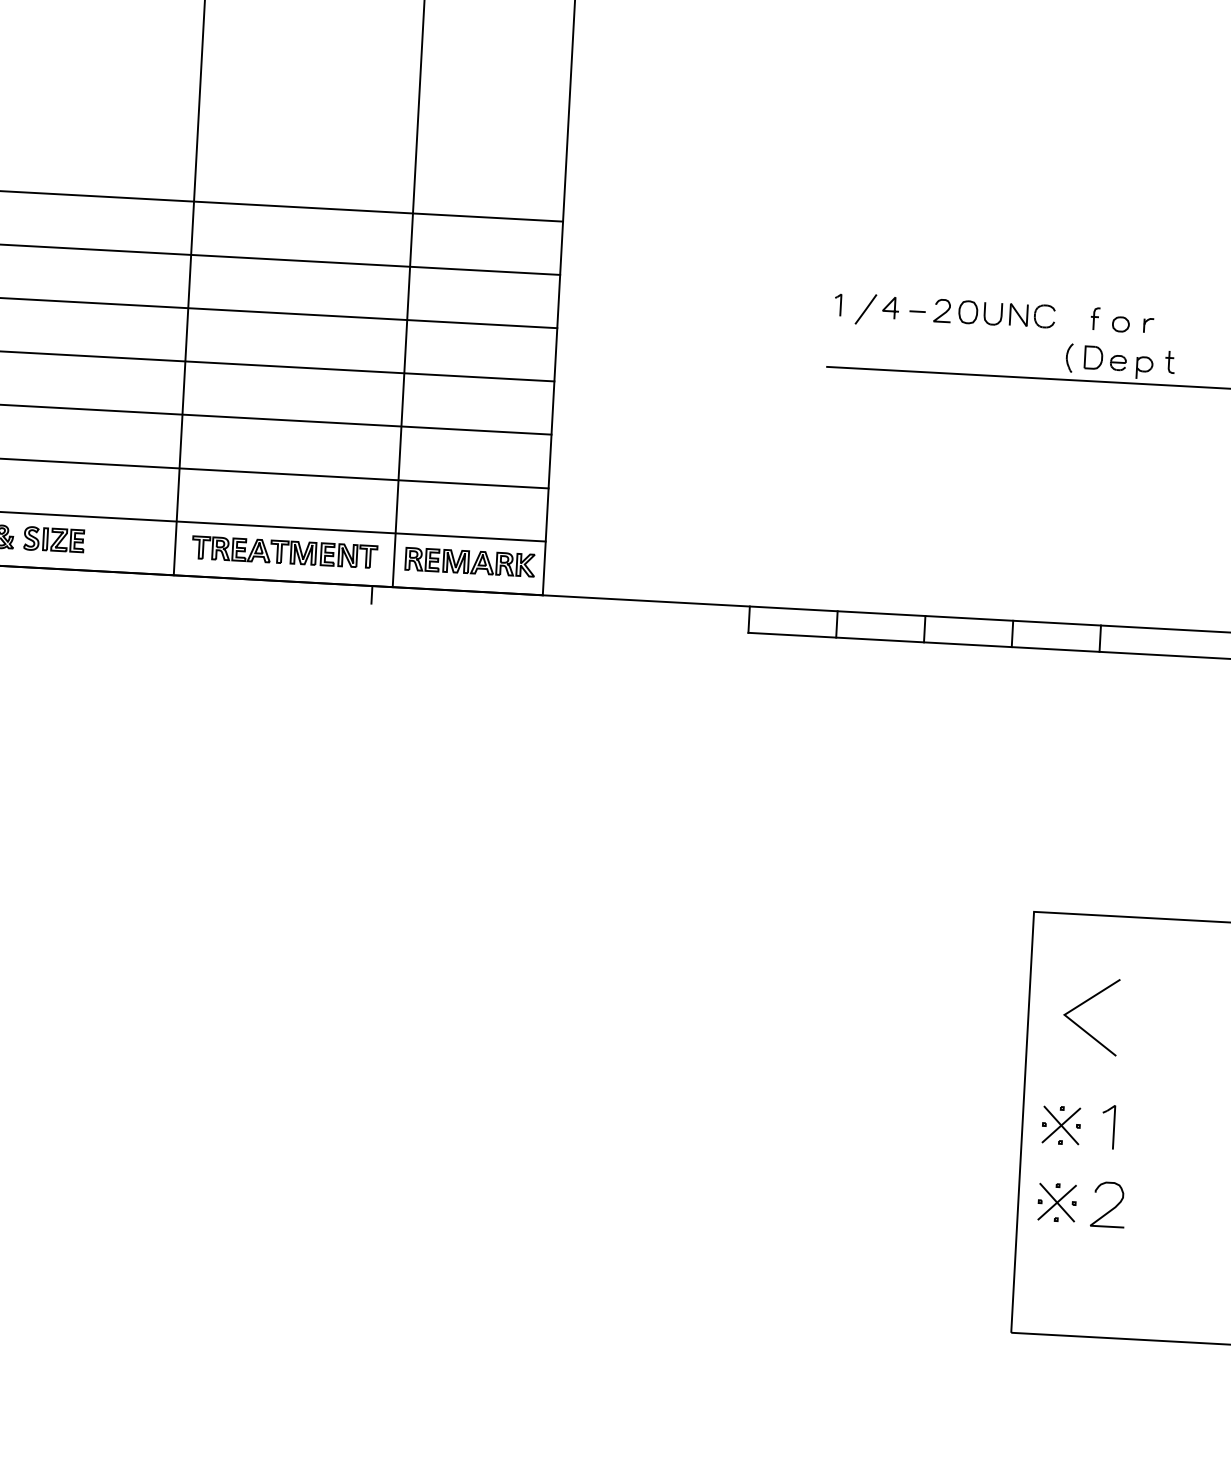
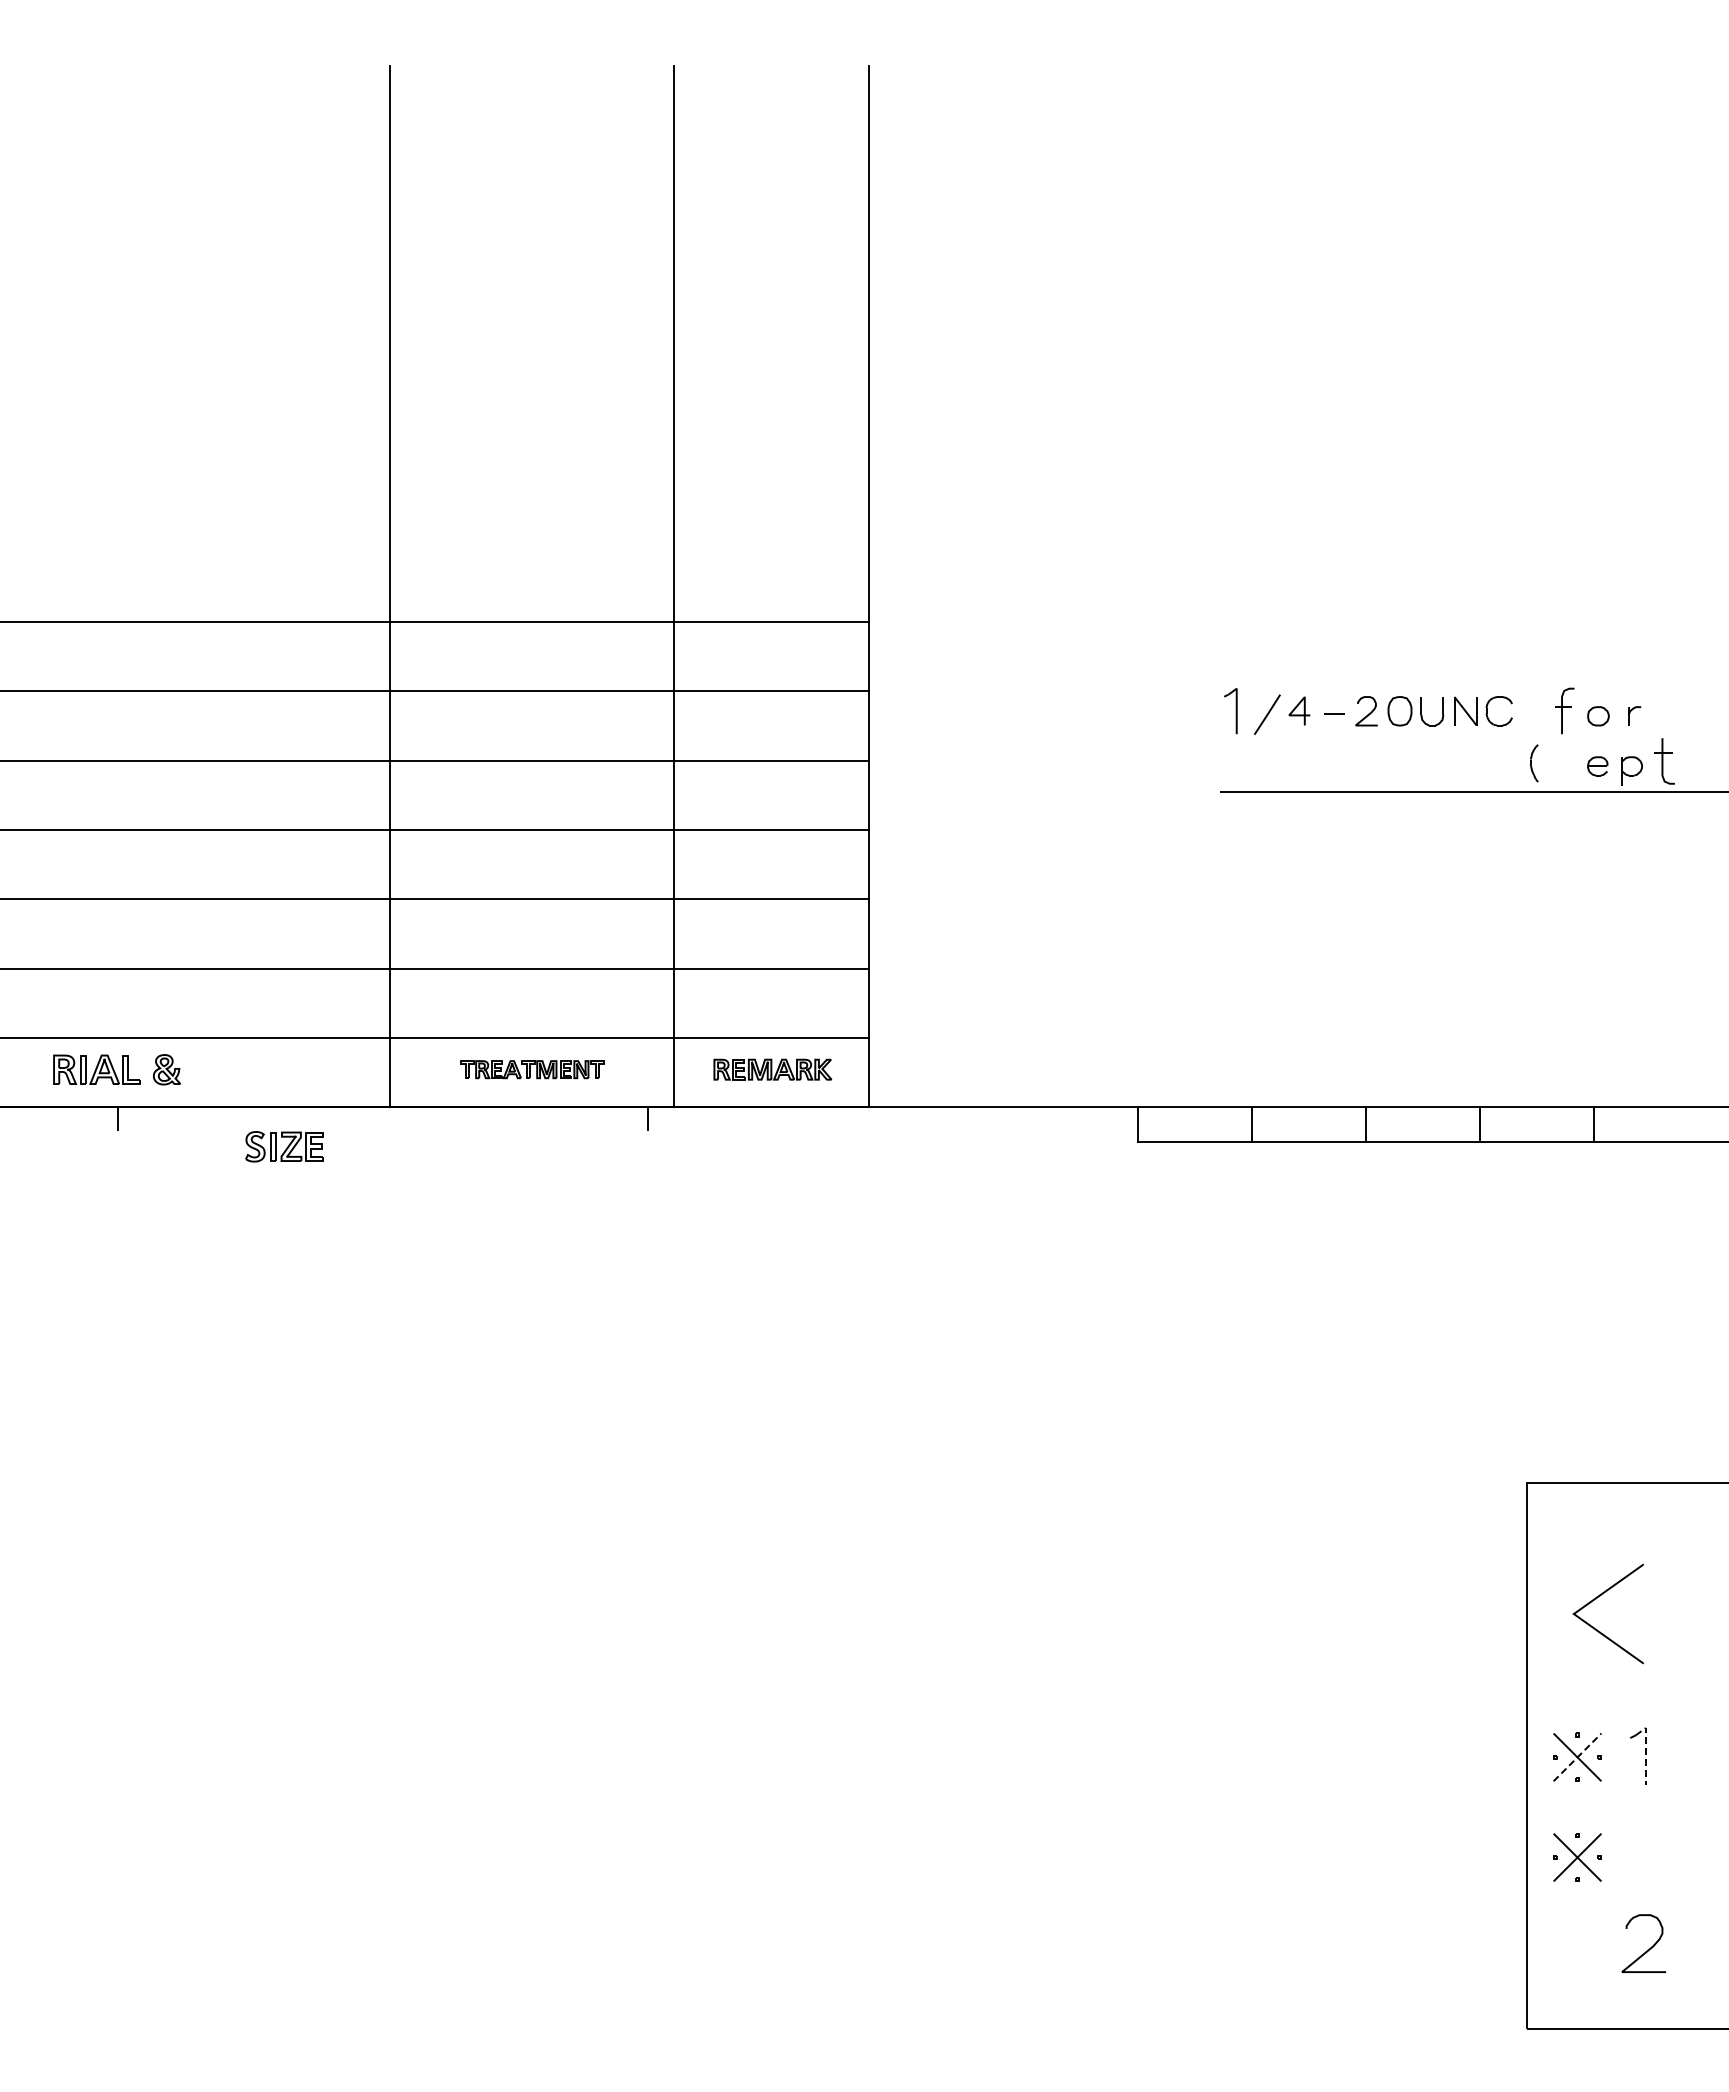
part: (837, 304) -> (1230, 710), size x1.6
part: (1095, 318) -> (1564, 710), size x1.6
part: (1093, 357) -> (1565, 761), removed
part: (1169, 362) -> (1664, 761), size x1.6
part: (54, 539) -> (284, 1146), moved
part: (285, 552) -> (532, 1069), size x0.6
part: (469, 562) -> (772, 1069), size x0.7
line: (1114, 1122) -> (1645, 1749), solid -> dashed
line: (1061, 1125) -> (1577, 1757), solid -> dashed
curve: (1110, 1209) -> (1647, 1949), moved

